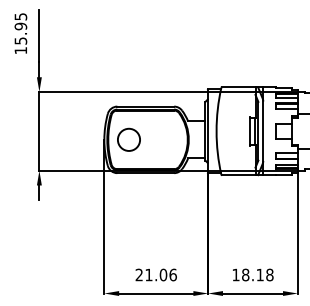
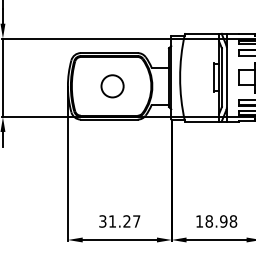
circle: (128, 139) -> (112, 85), moved
text: (155, 274) -> (119, 220), 21.06 -> 31.27
text: (259, 274) -> (223, 220), 18.18 -> 18.98

